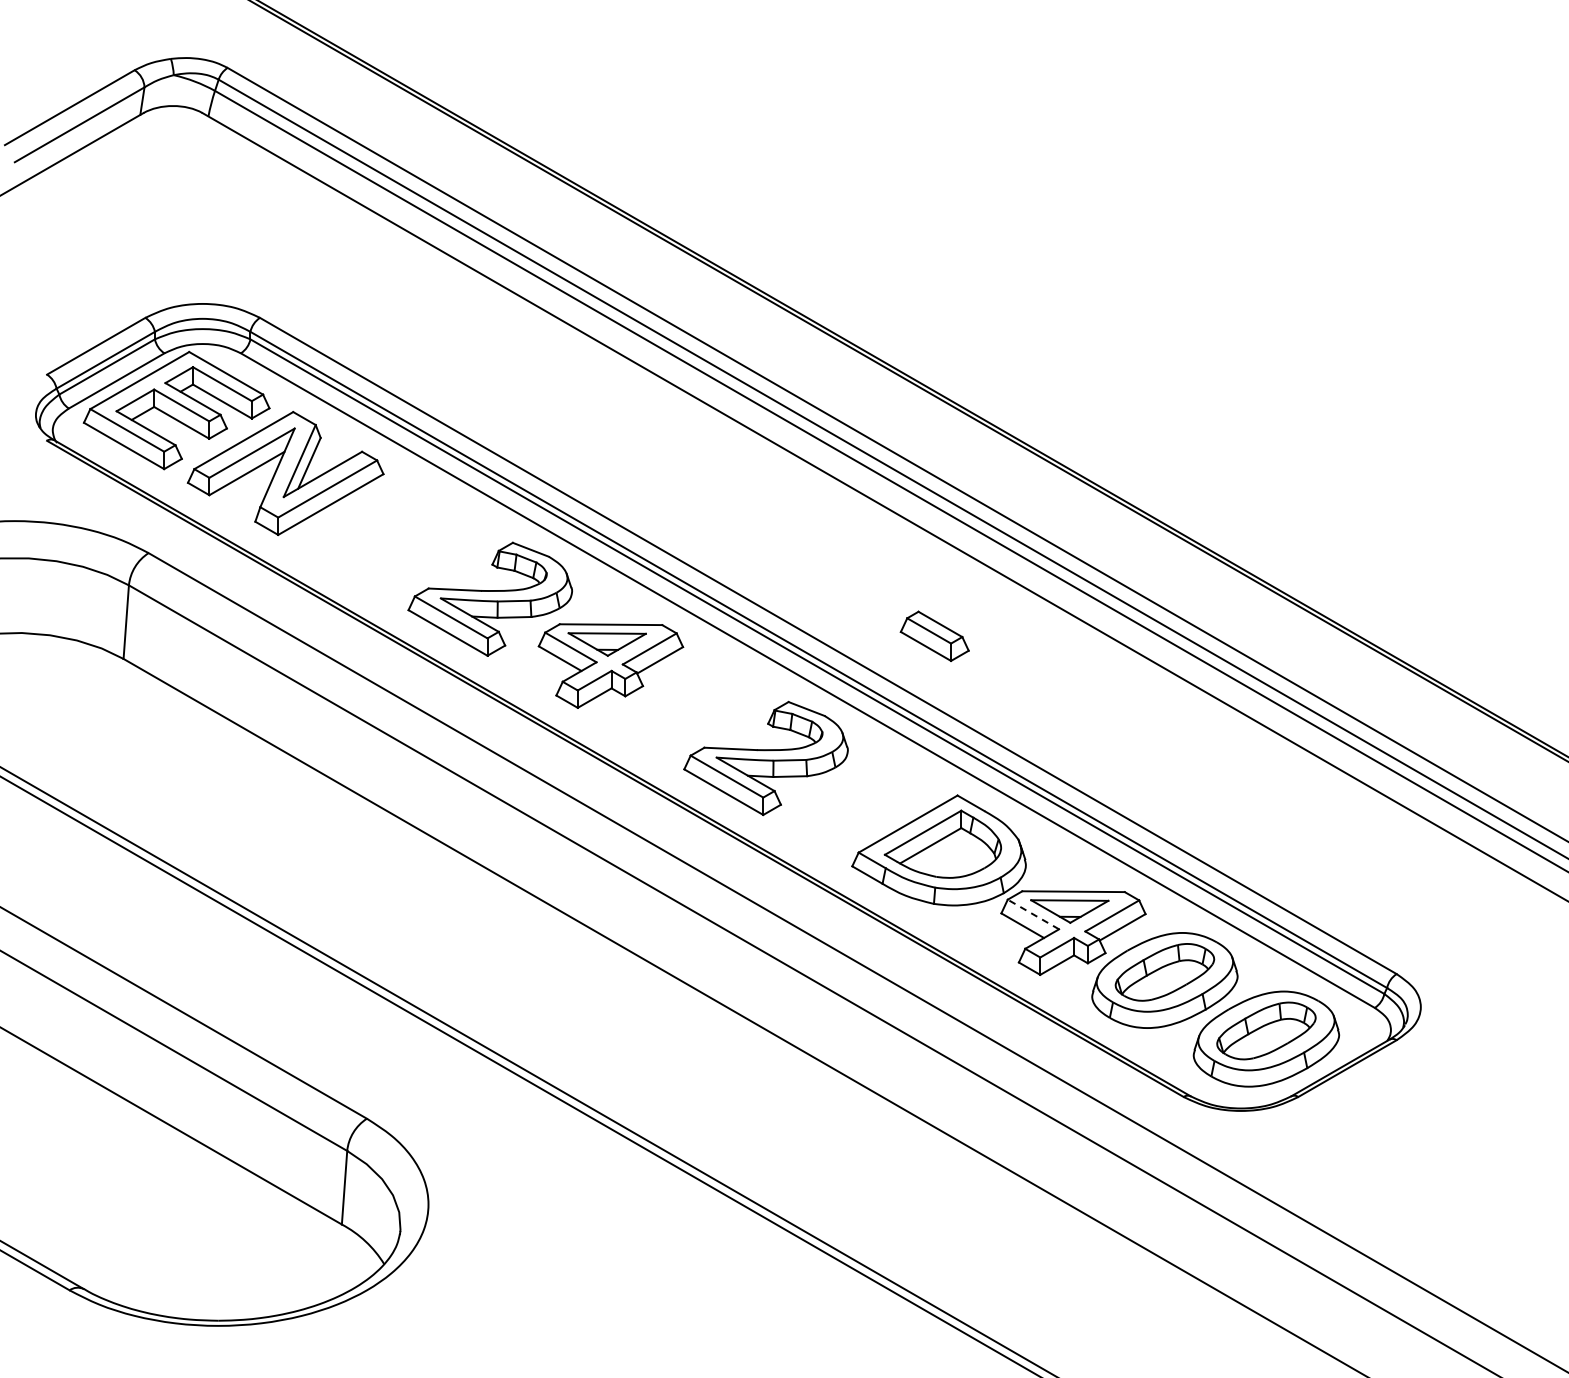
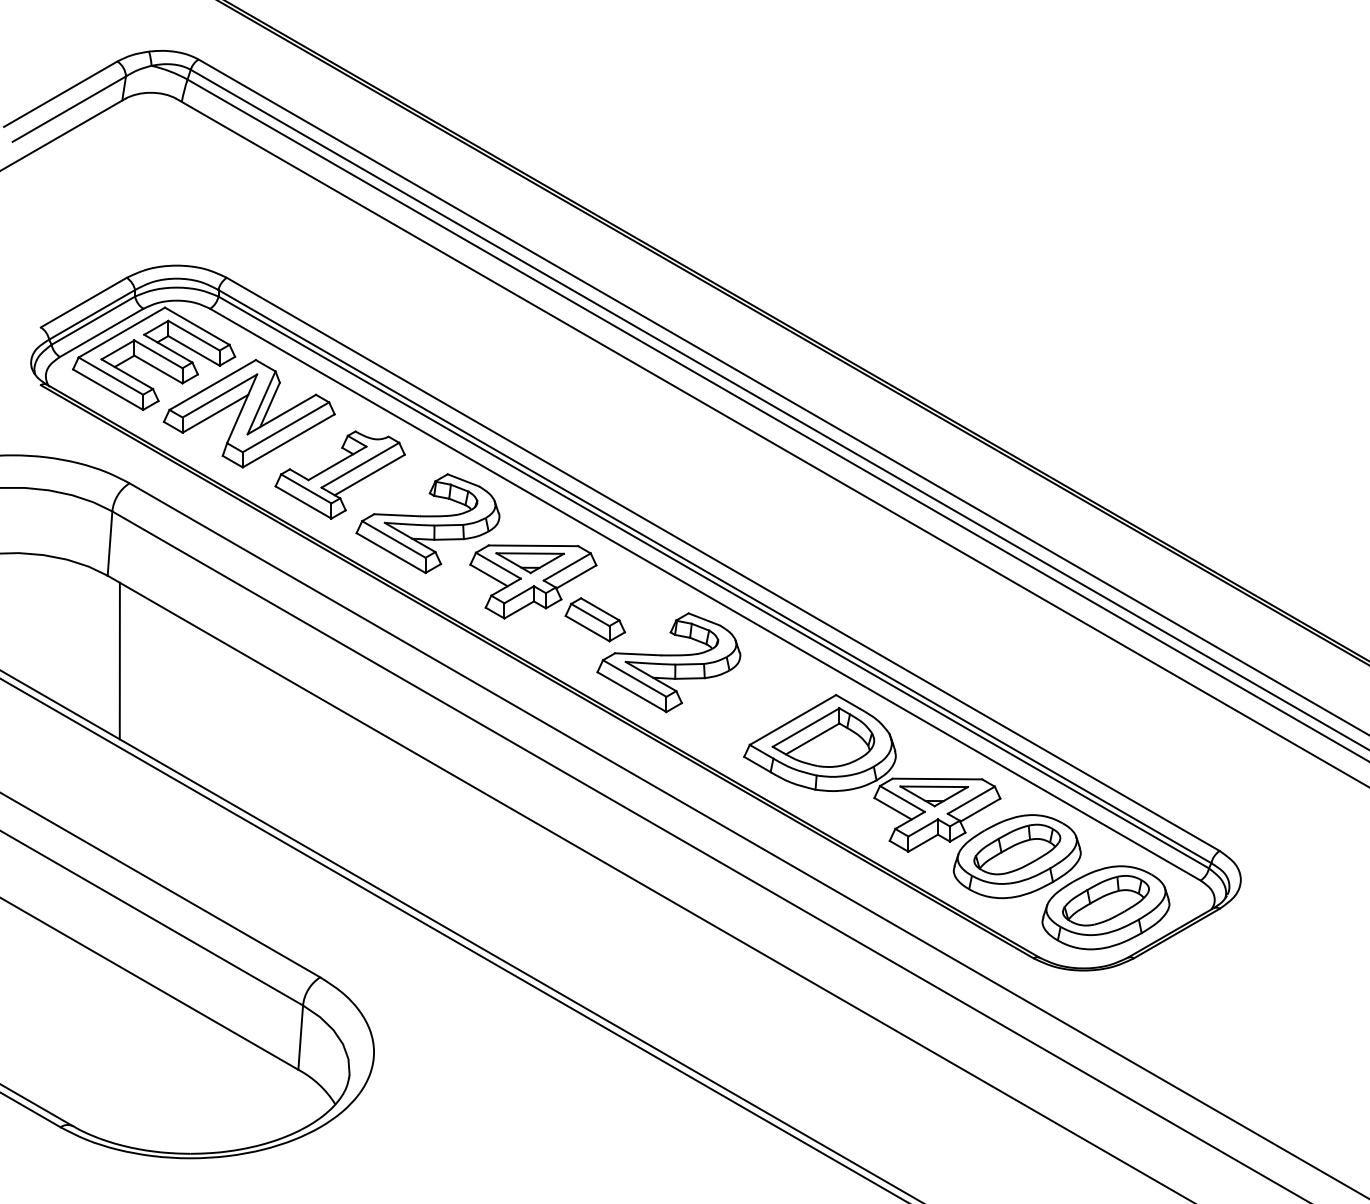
part: (389, 543) -> (339, 474), added
part: (934, 635) -> (595, 619), moved
line: (137, 756) -> (119, 660), added
line: (1033, 914) -> (902, 798), dashed -> solid

